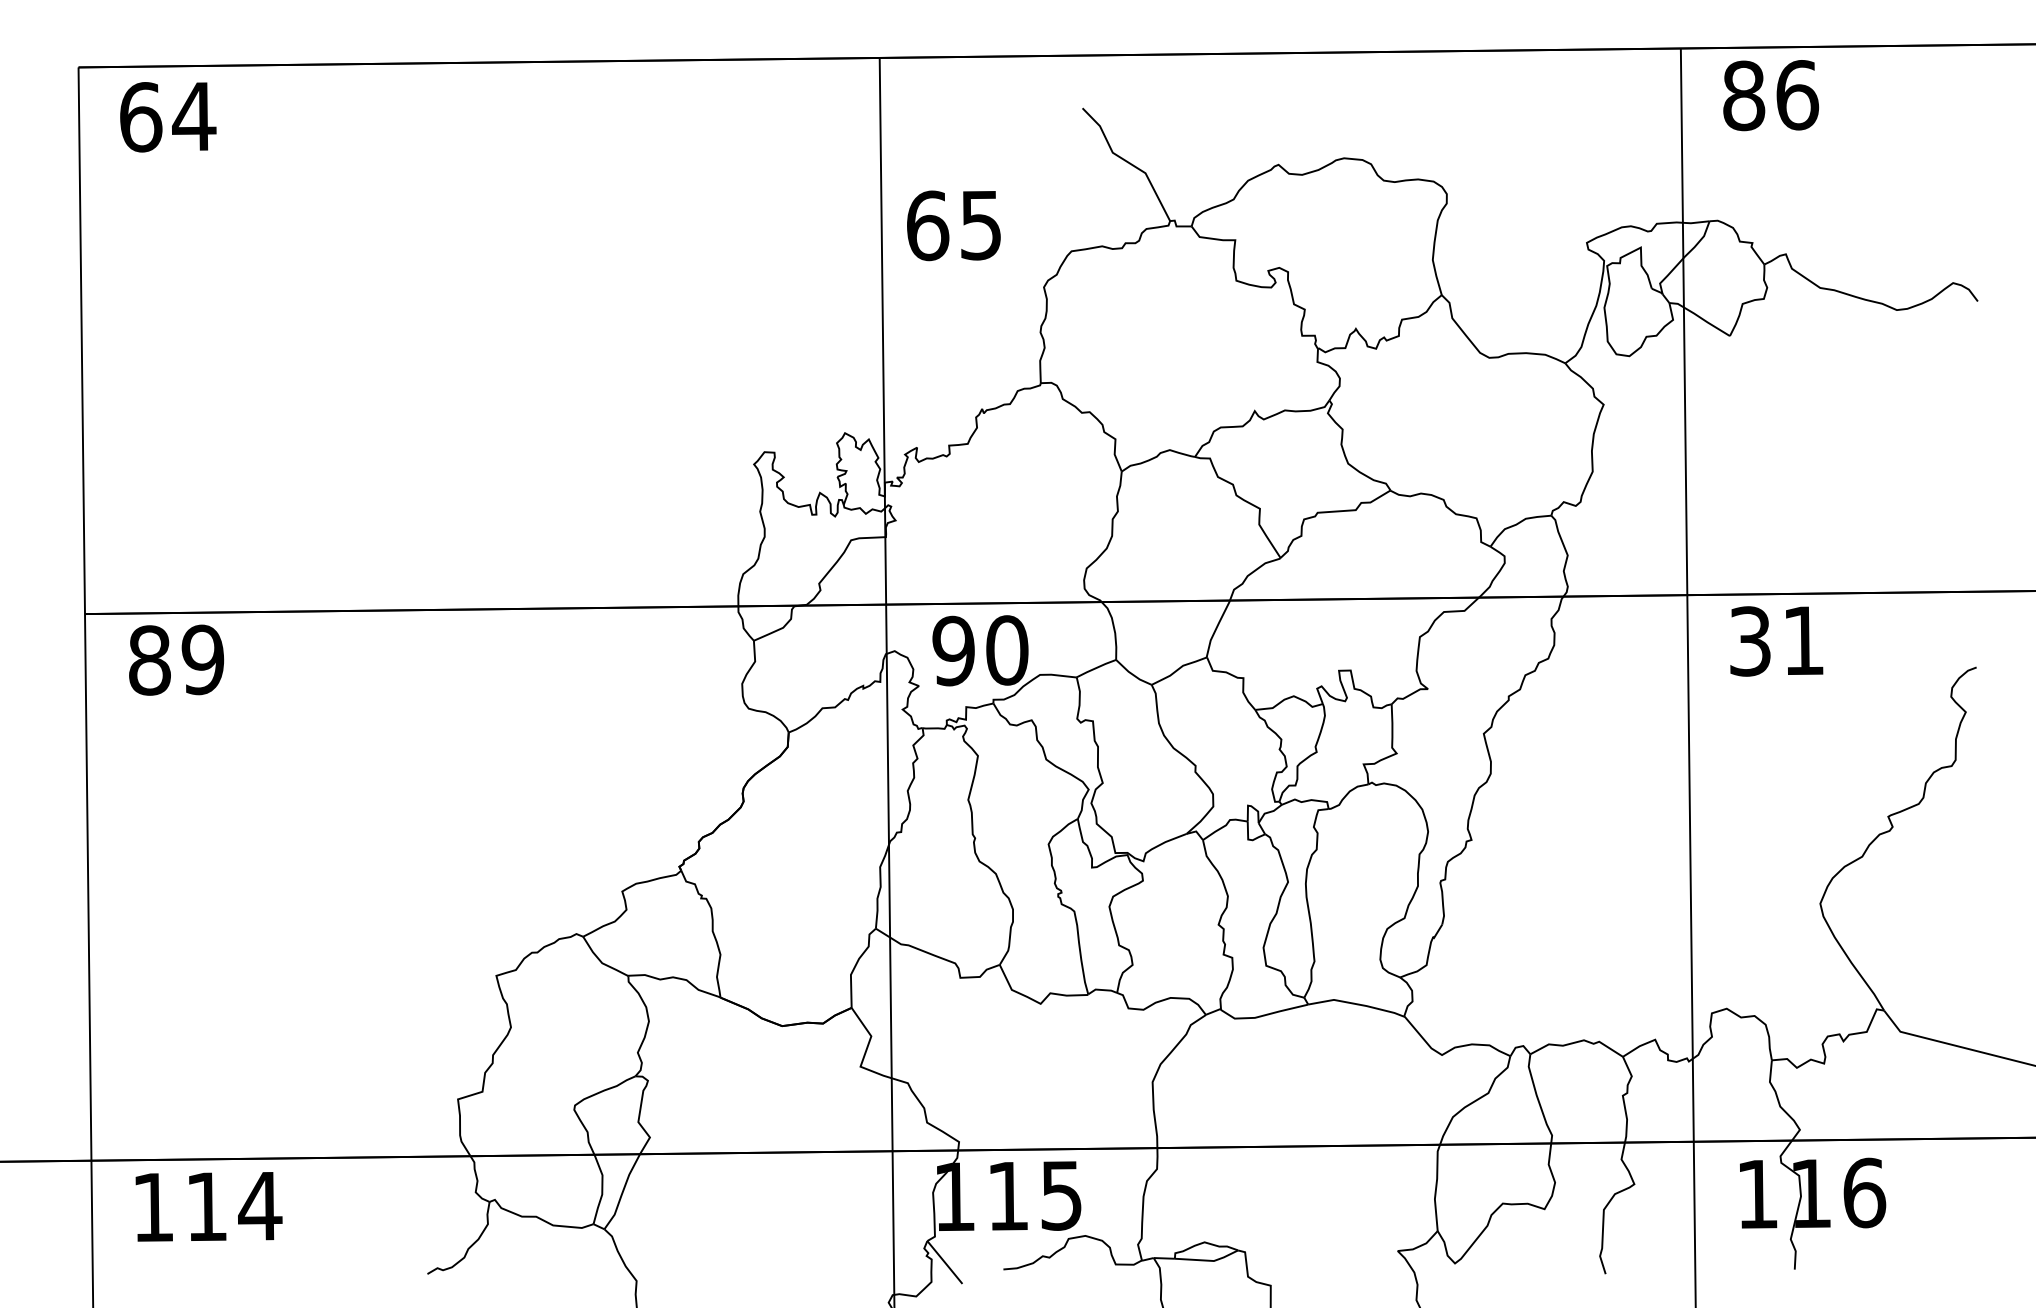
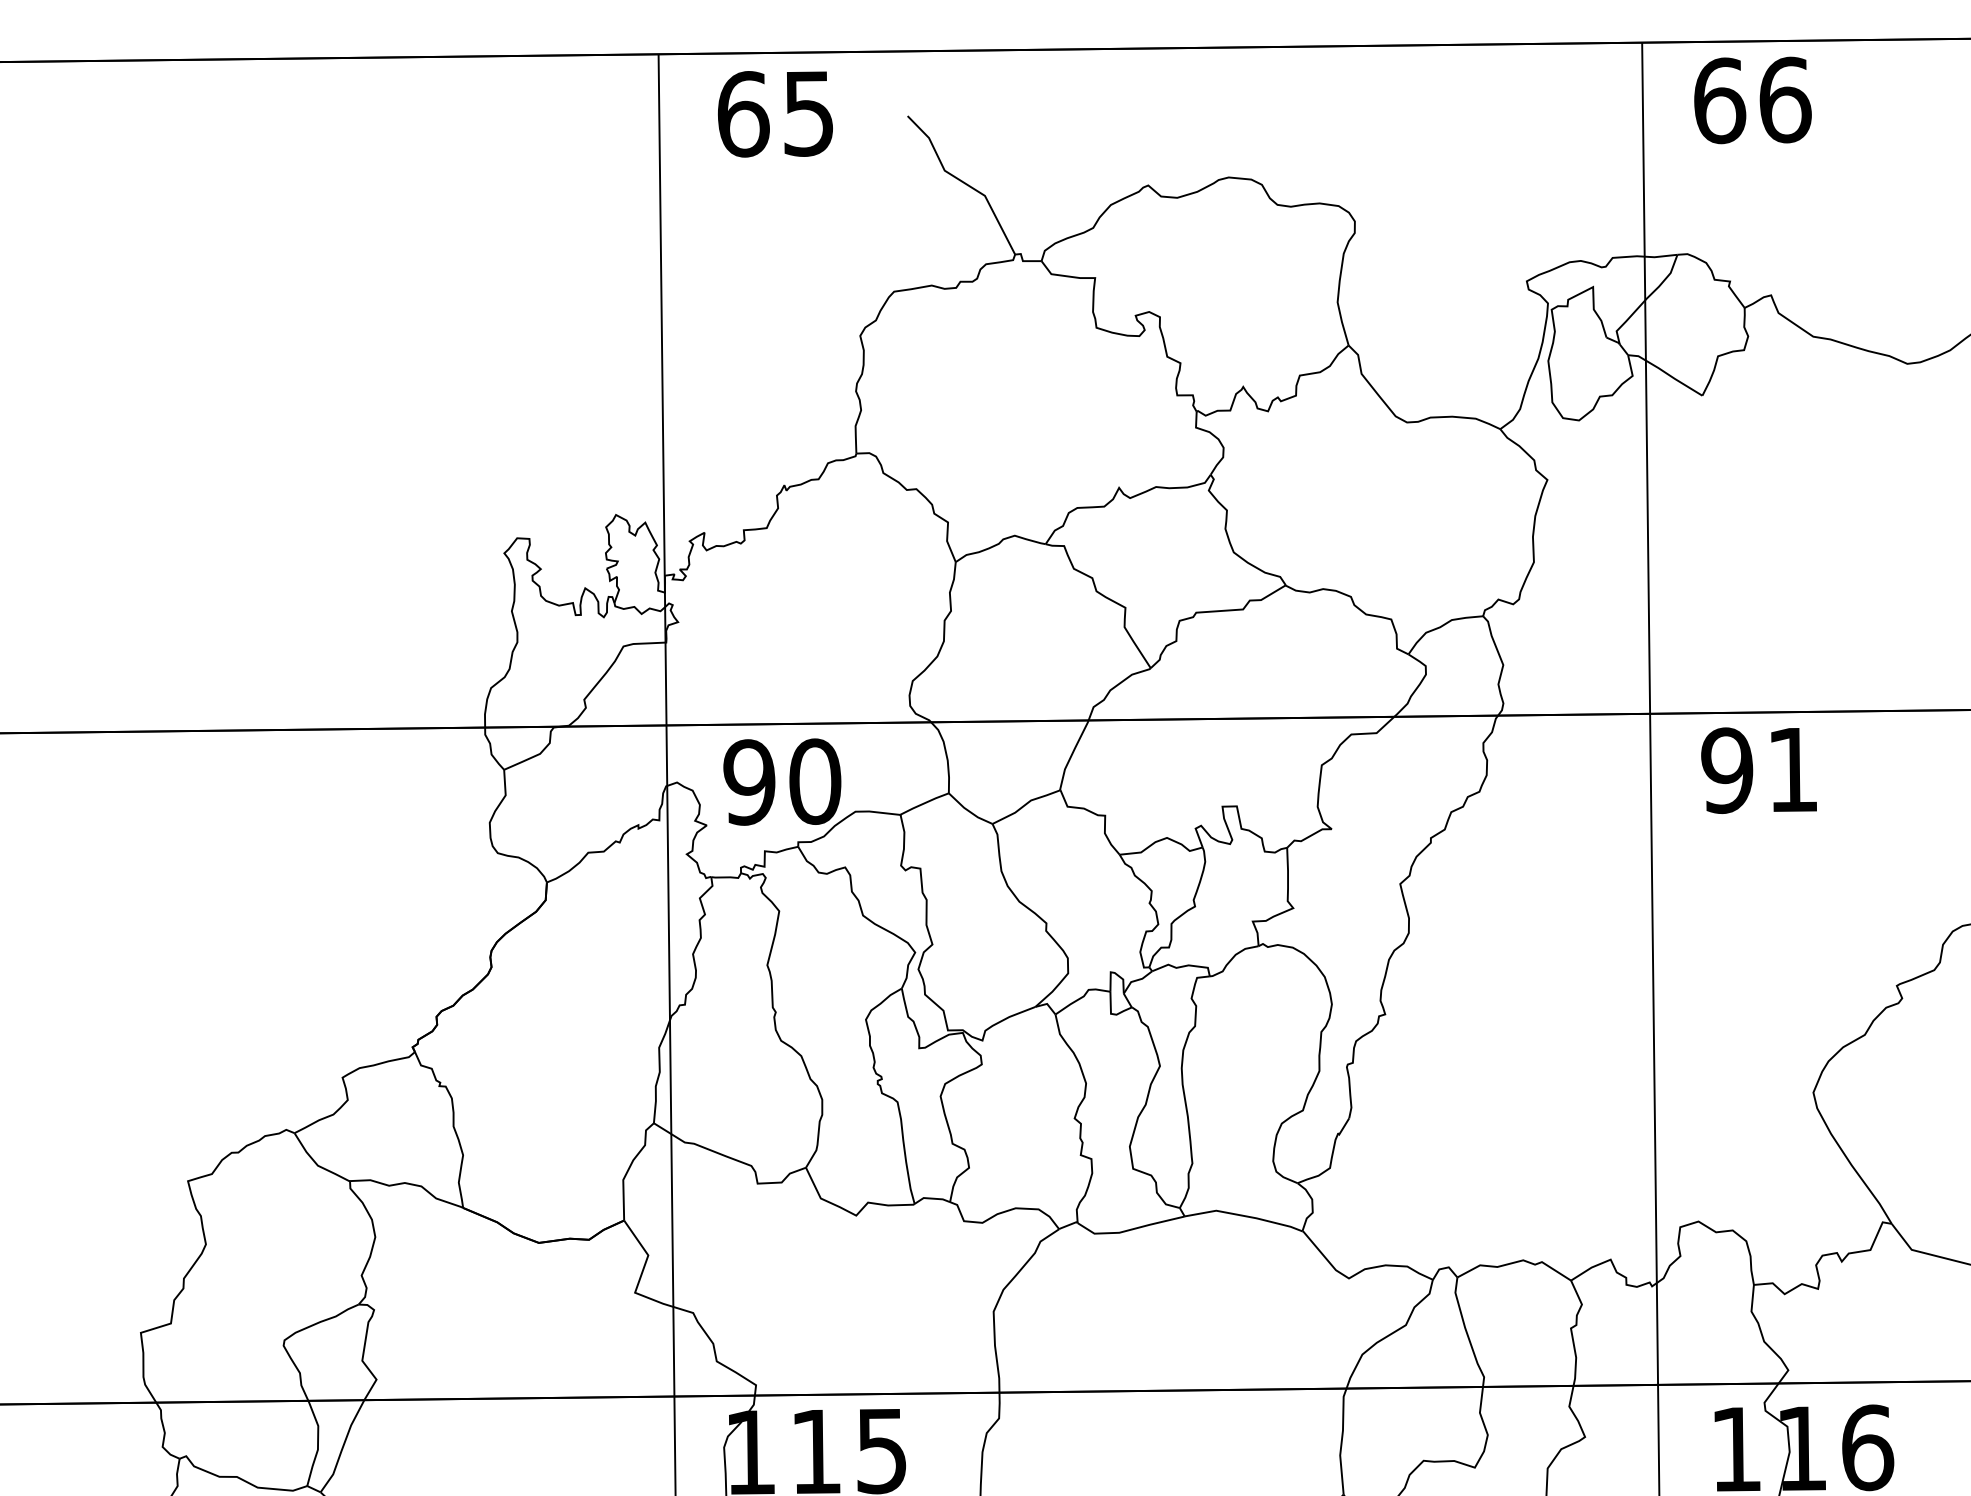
text: (1744, 95) -> (1720, 100), 86 -> 66
text: (953, 225) -> (774, 113), moved
text: (1749, 641) -> (1726, 770), 31 -> 91

